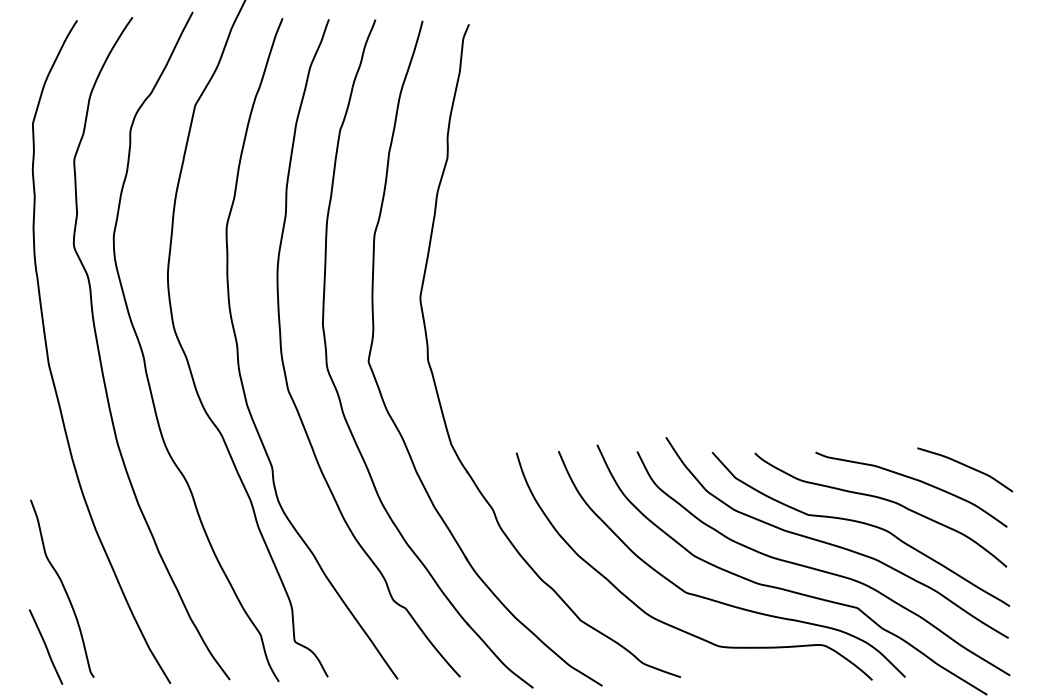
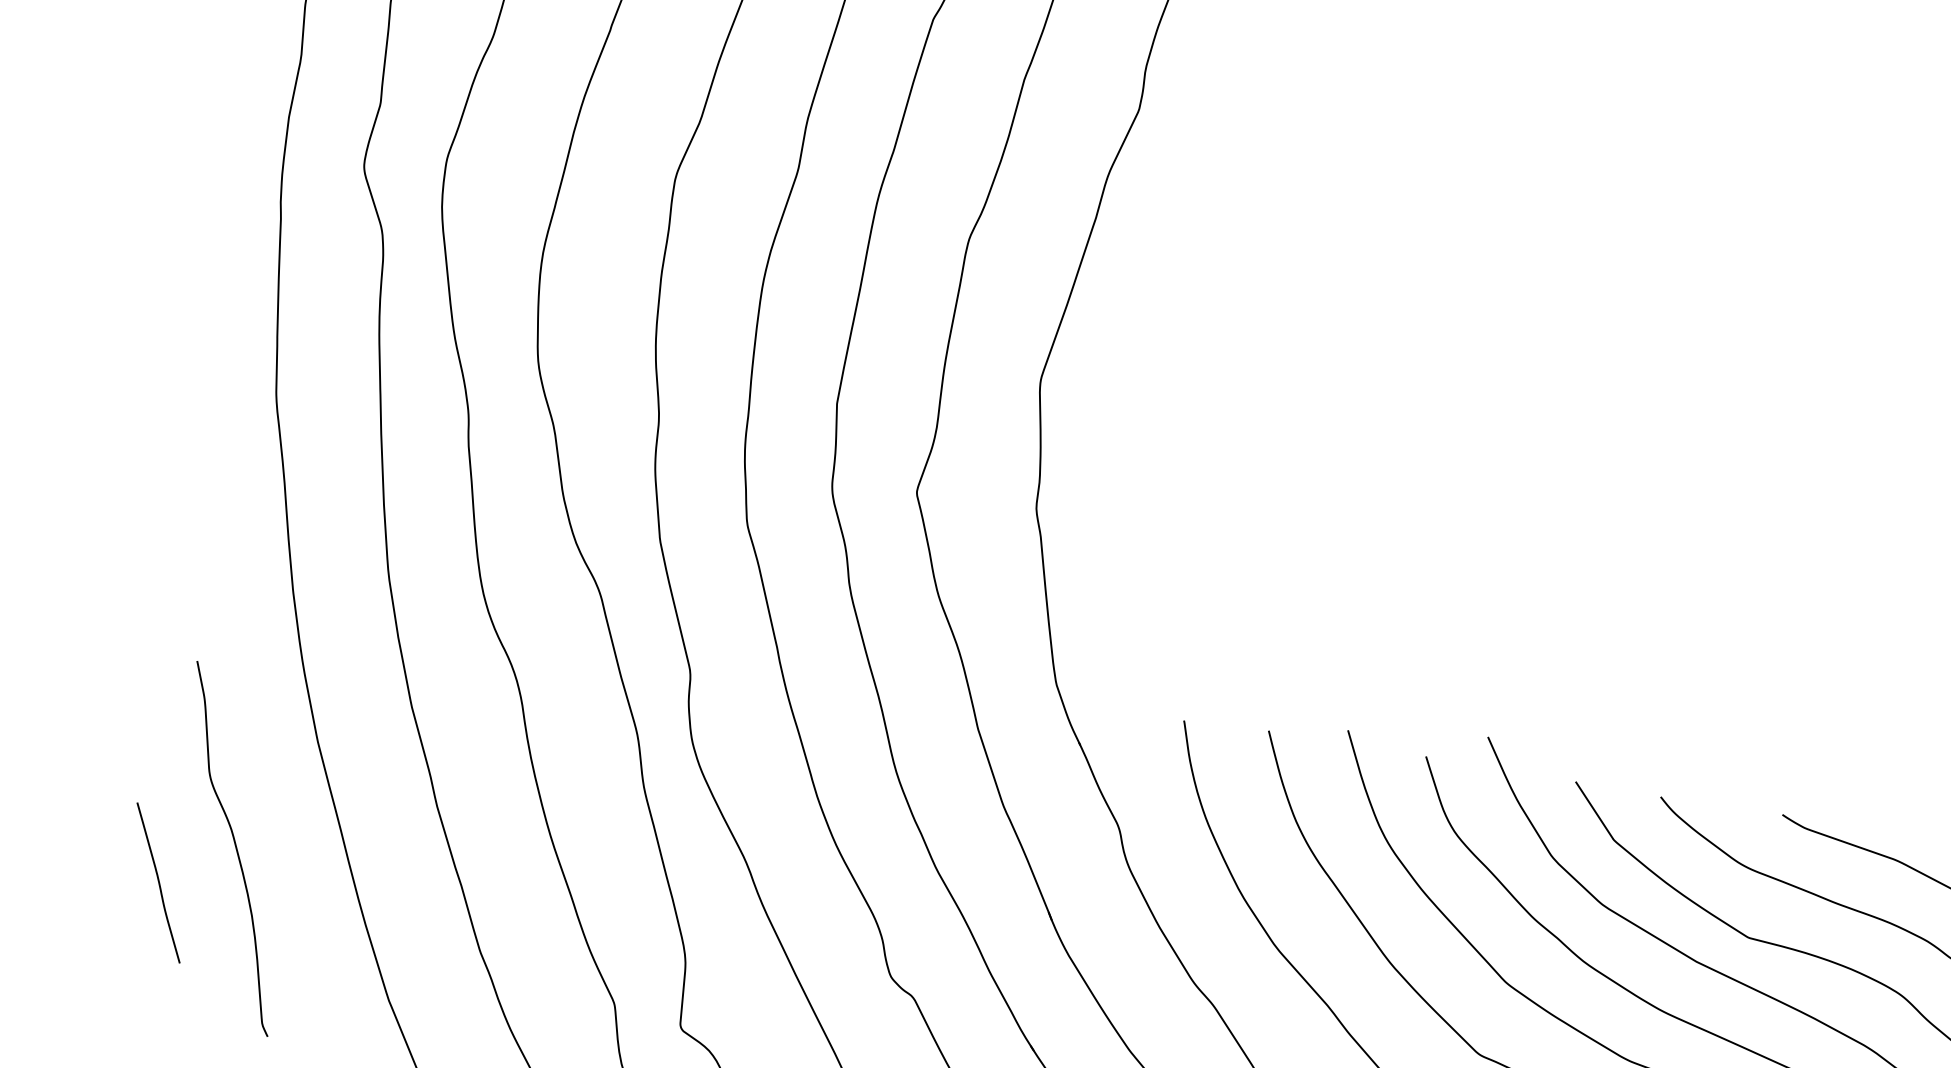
line: (45, 646) -> (157, 881), moved

